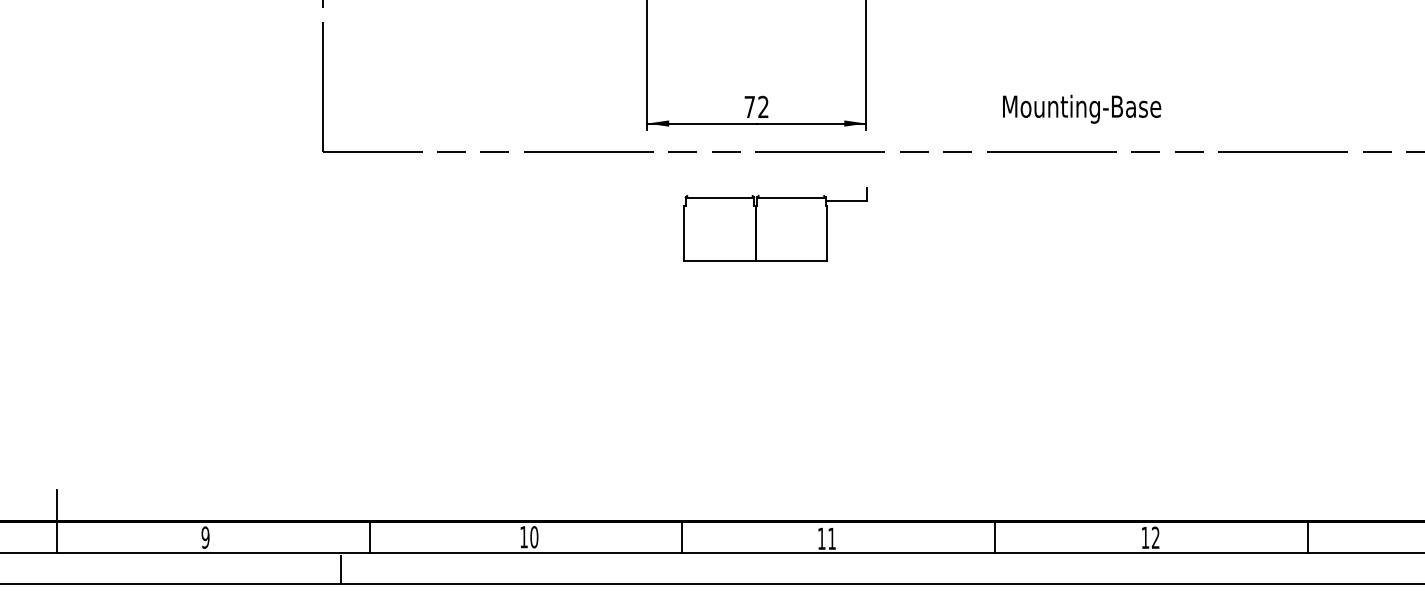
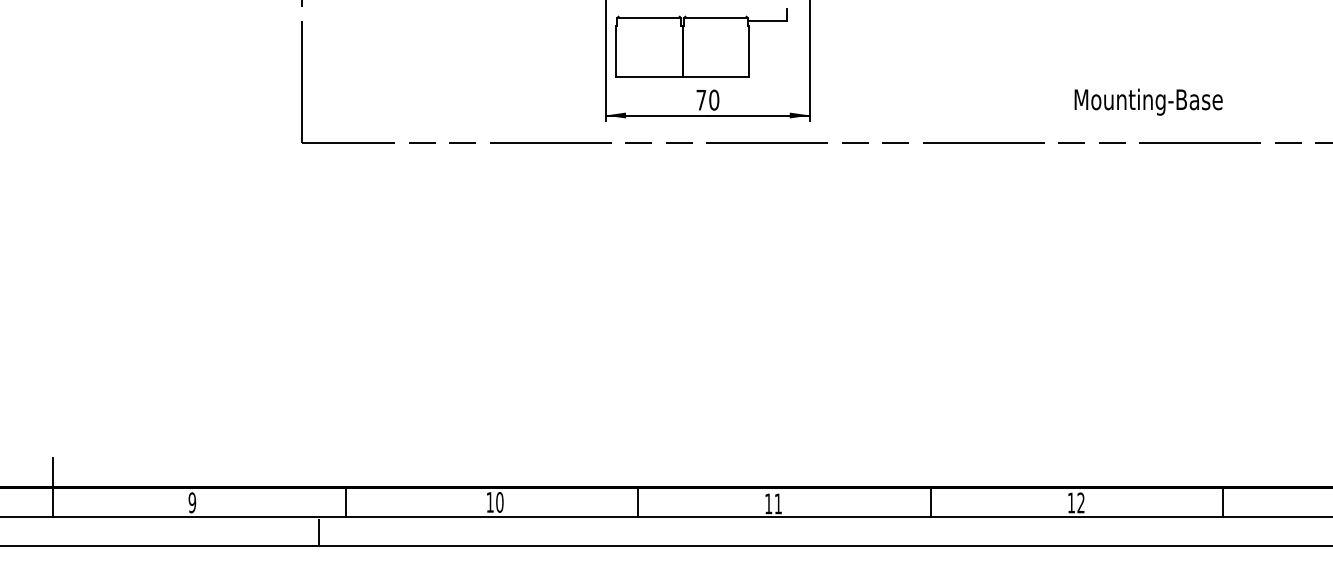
text: (763, 106) -> (714, 99), 72 -> 70
text: (1082, 108) -> (1149, 101), moved
part: (775, 224) -> (701, 43), moved

